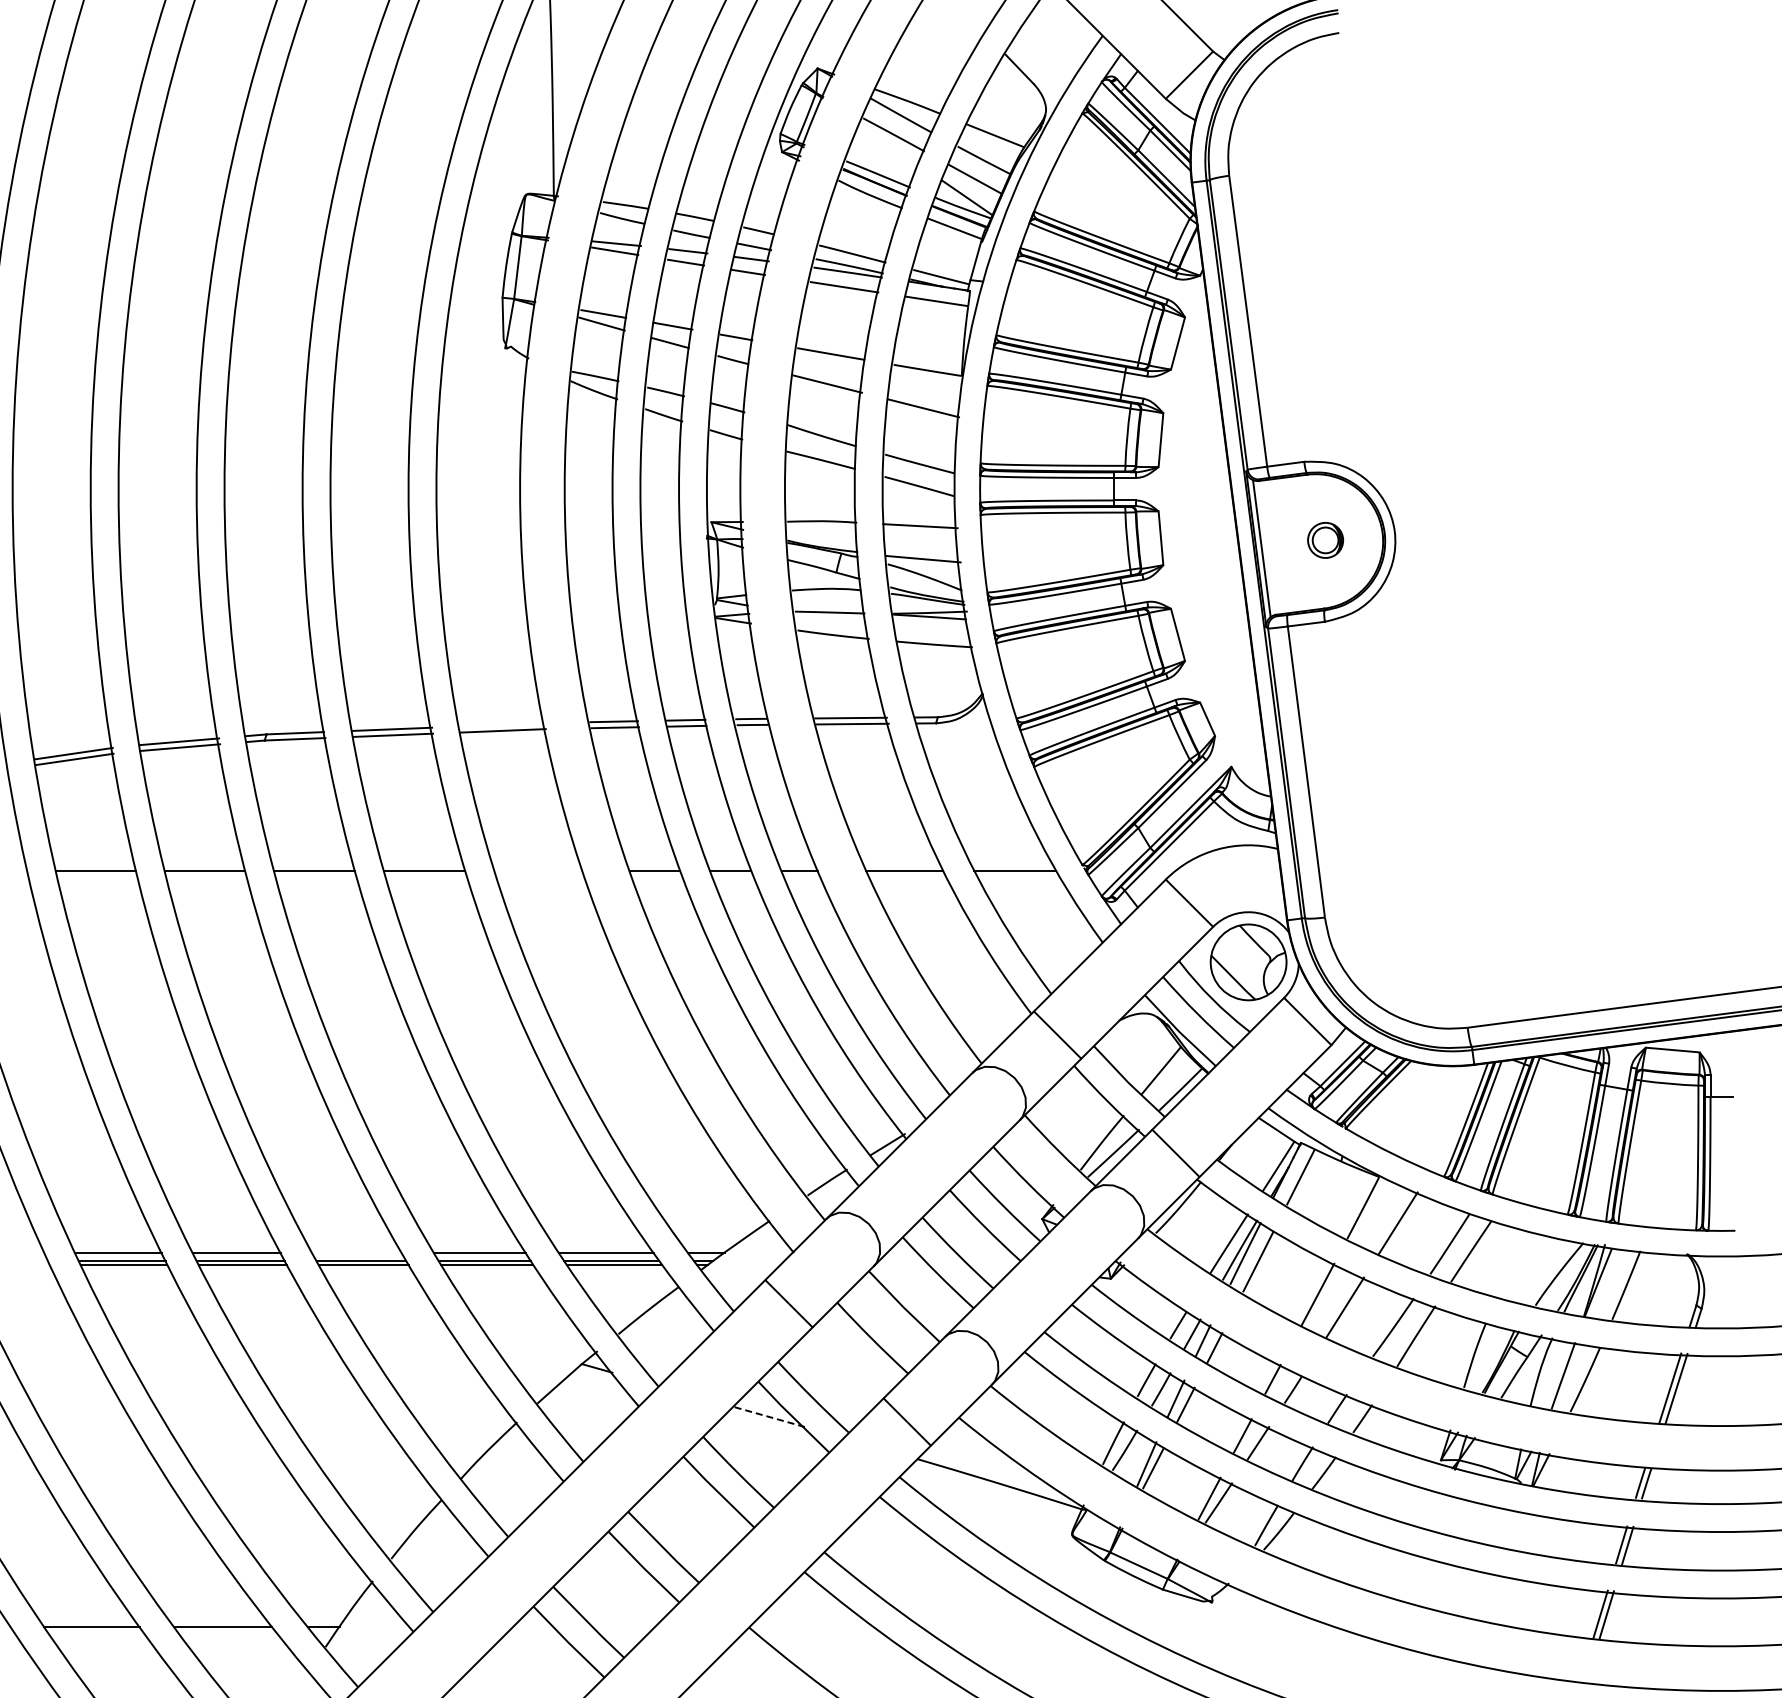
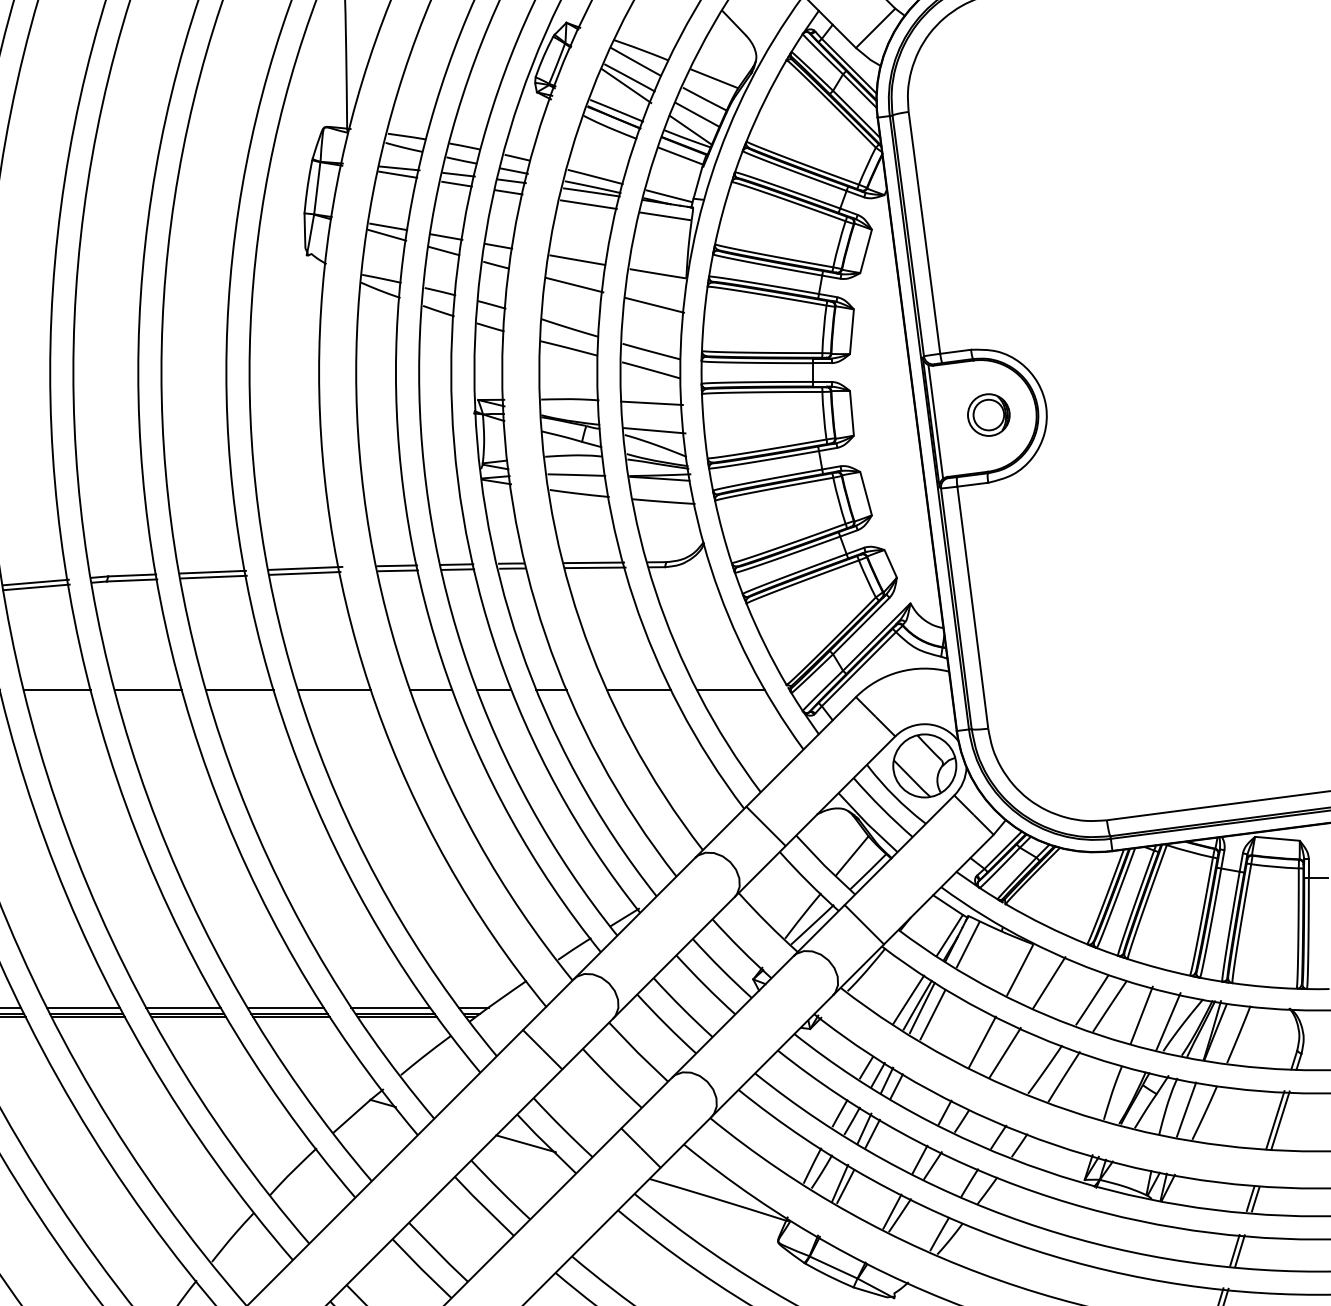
line: (889, 144) -> (626, 85), added
part: (1325, 540) -> (988, 415), size x1.43
line: (503, 724) -> (305, 568), added
line: (538, 871) -> (334, 690), added
line: (356, 1253) -> (183, 1007), added
line: (1509, 1262) -> (1141, 1015), added
line: (1541, 1269) -> (1168, 1021), added
line: (768, 1416) -> (525, 1143), dashed -> solid

